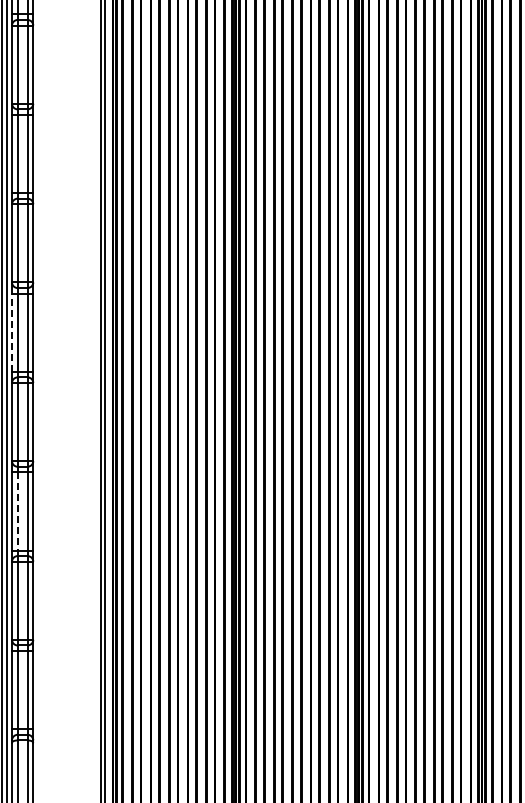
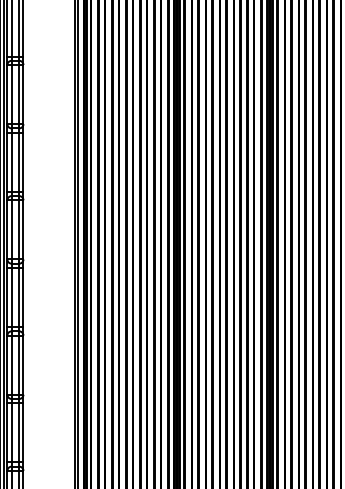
line: (12, 332) -> (7, 297), dashed -> solid
line: (17, 511) -> (11, 432), dashed -> solid

